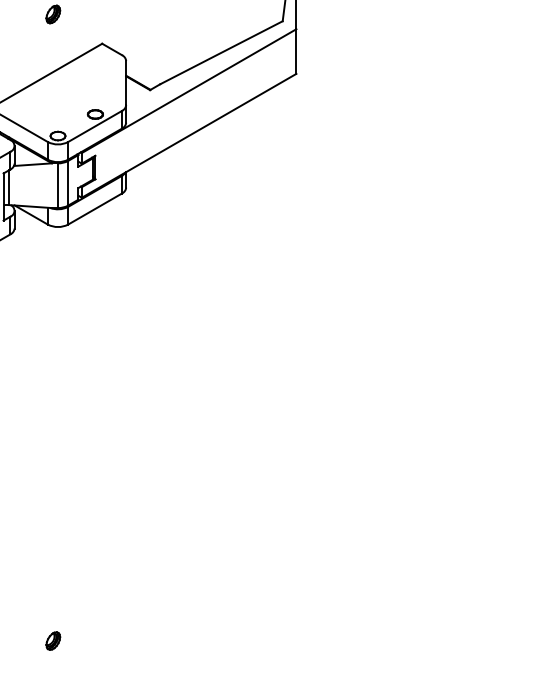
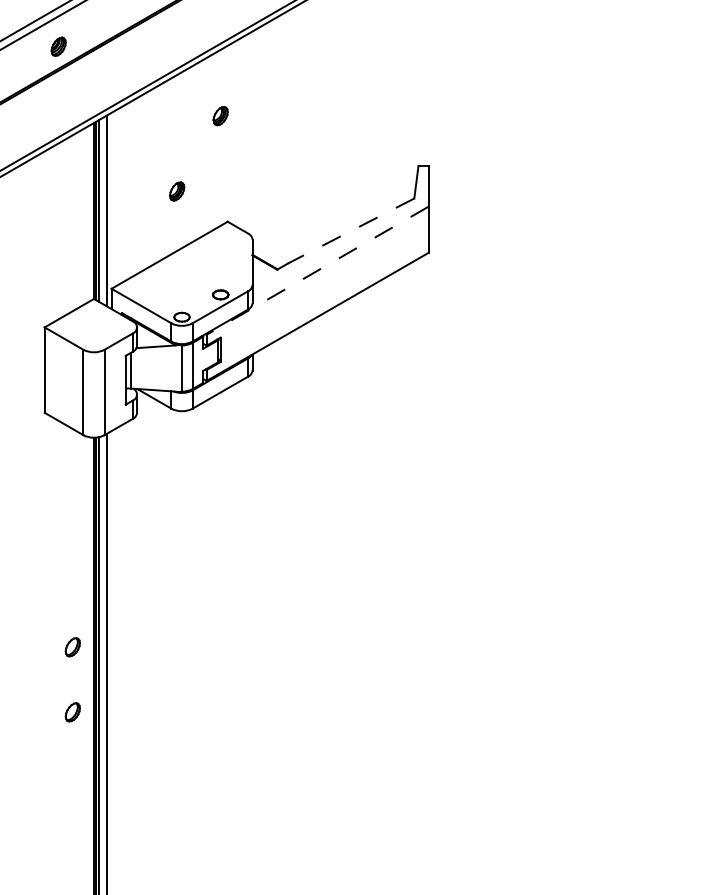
line: (220, 53) -> (350, 231), solid -> dashed
line: (189, 91) -> (317, 271), solid -> dashed
part: (53, 641) -> (177, 839), removed

